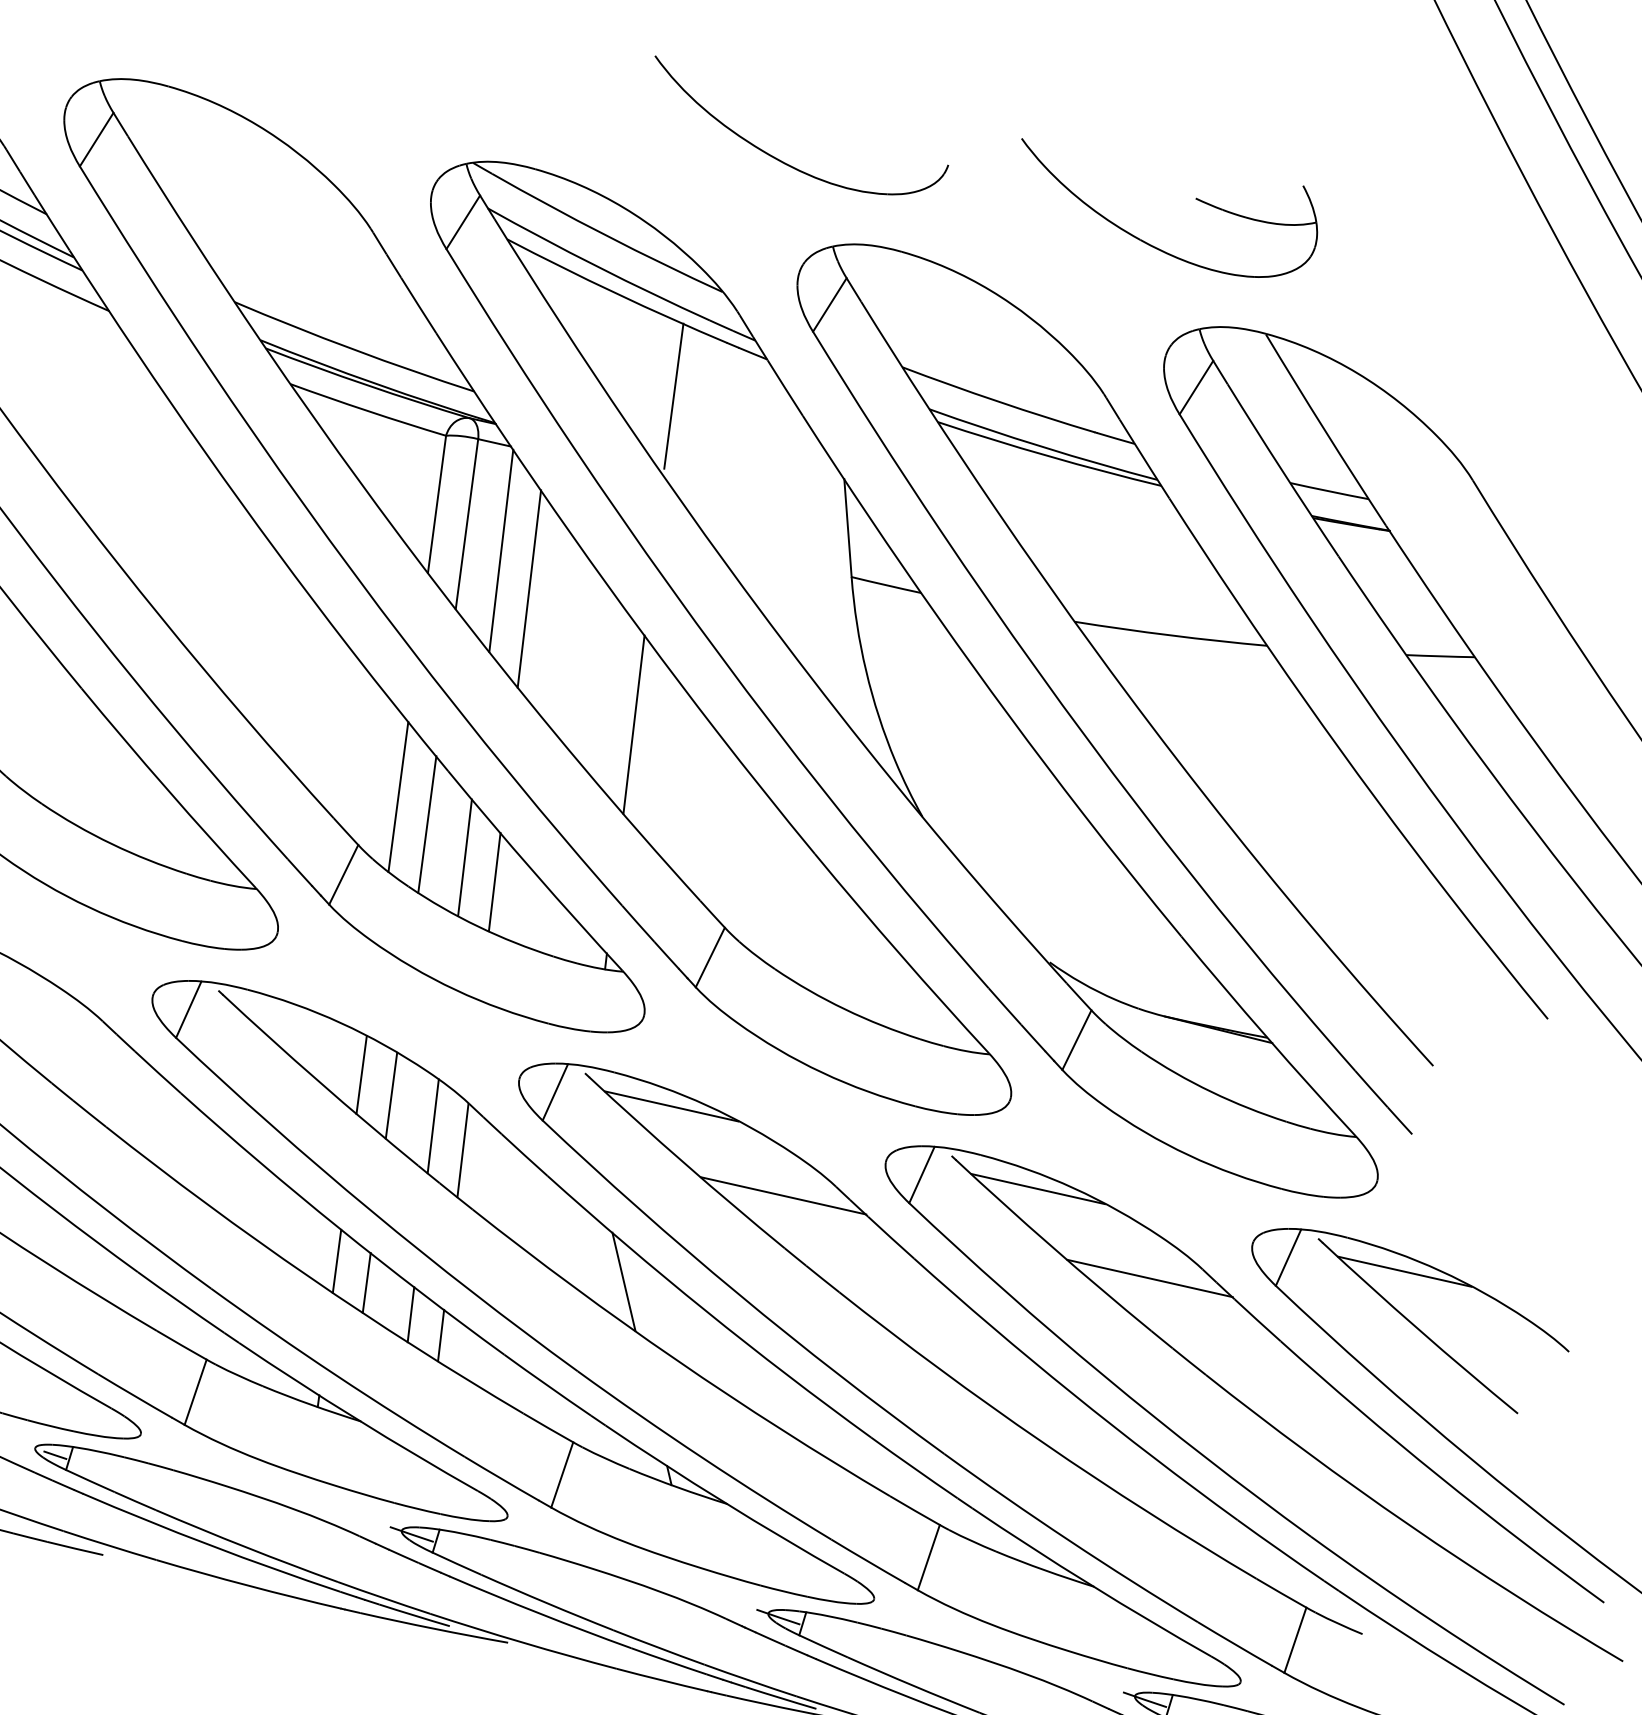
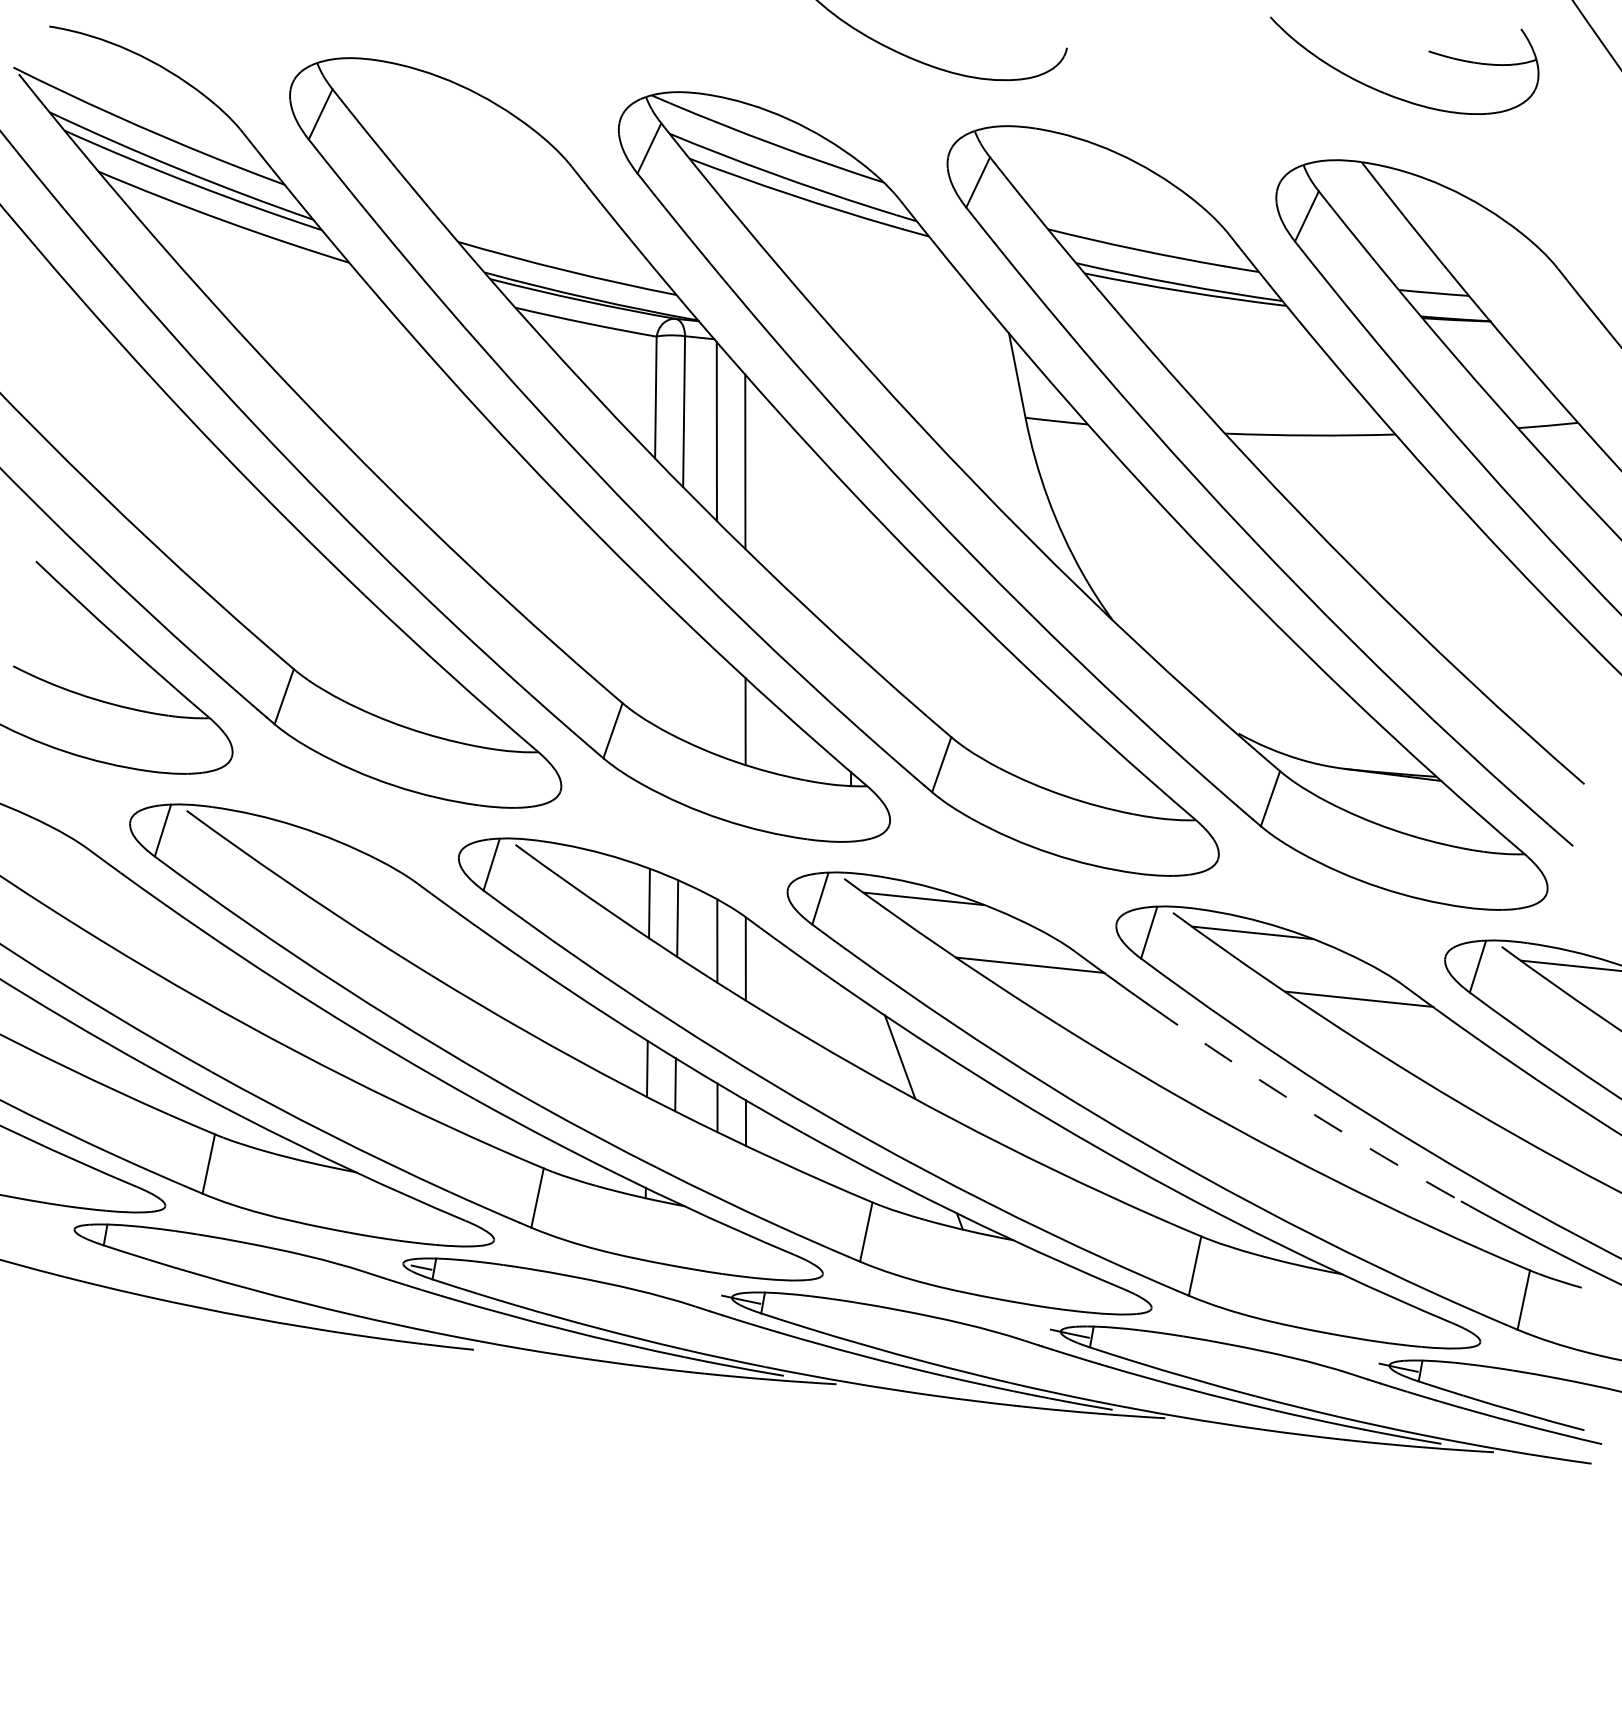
part: (1195, 199) -> (1428, 52), moved
line: (673, 396) -> (851, 278), removed
line: (633, 724) -> (850, 569), removed
line: (398, 796) -> (652, 656), removed
line: (427, 823) -> (680, 677), removed
line: (465, 857) -> (717, 702), removed
arc: (1072, 1393) -> (1303, 1107), solid -> dashed

